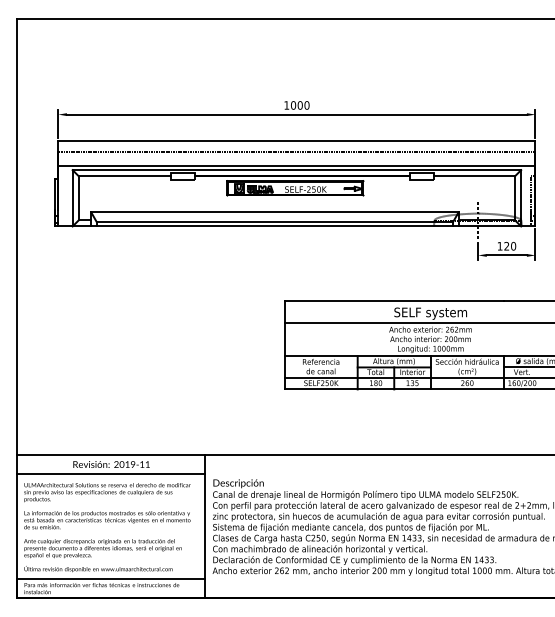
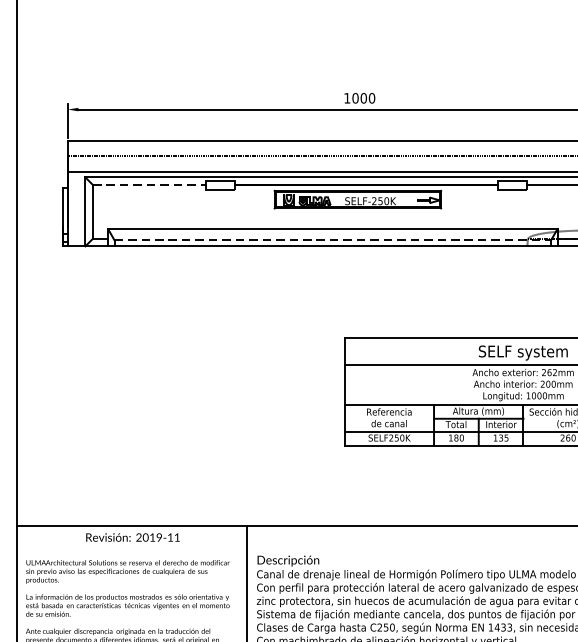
line: (125, 176) -> (150, 185), solid -> dashed
line: (275, 221) -> (333, 240), solid -> dashed
line: (110, 474) -> (131, 549), removed

